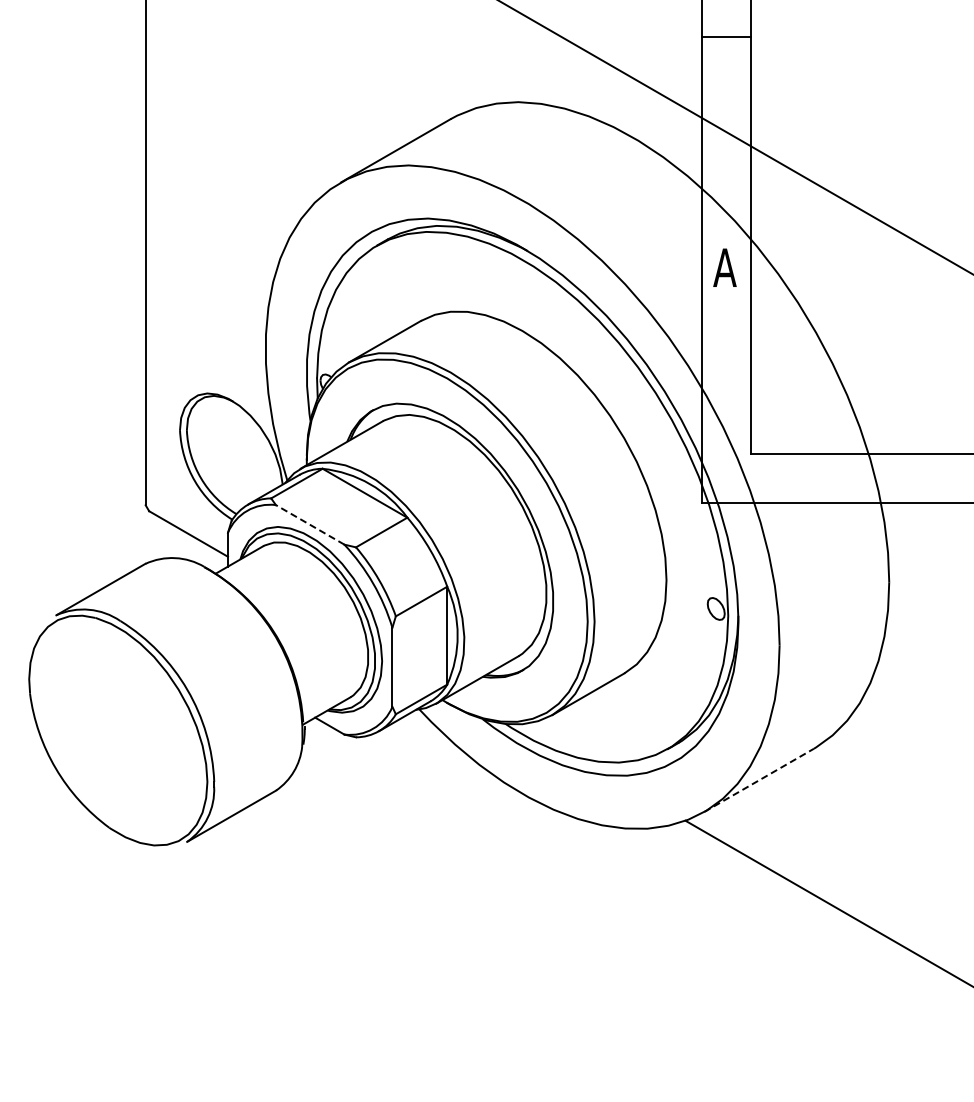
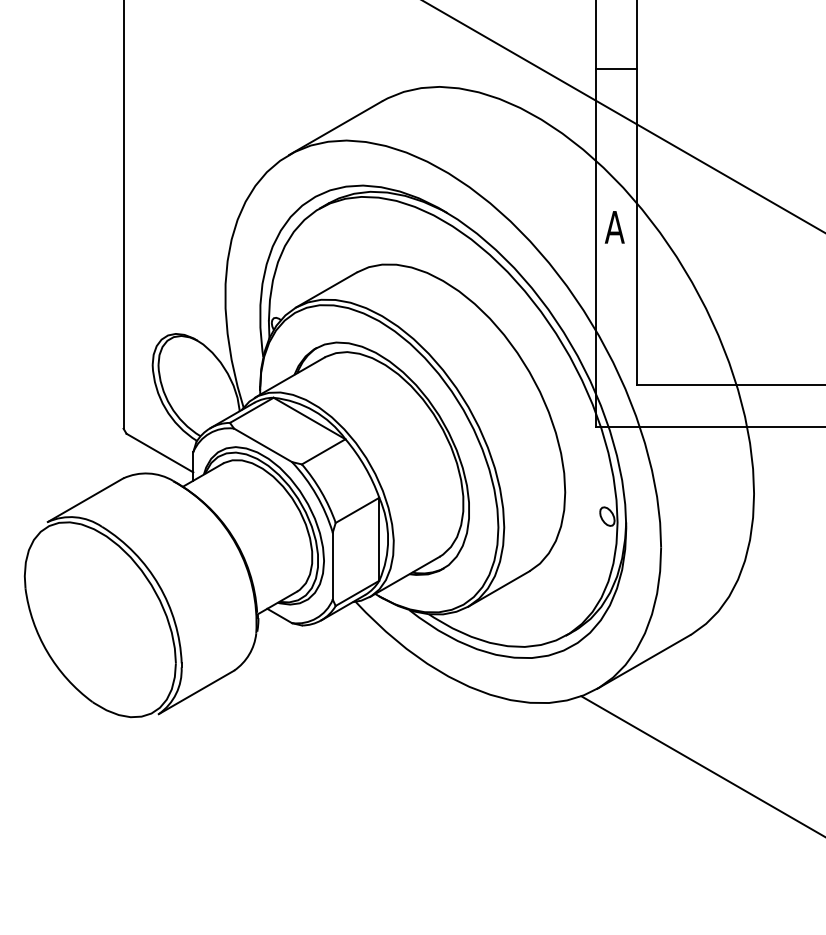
line: (726, 37) -> (616, 69), moved
line: (310, 524) -> (263, 445), dashed -> solid
line: (759, 780) -> (644, 662), dashed -> solid

